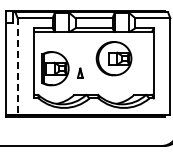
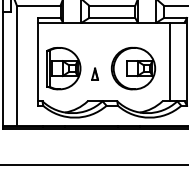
part: (113, 58) -> (132, 68), moved
line: (140, 62) -> (170, 60), added
line: (17, 67) -> (16, 67), dashed -> solid

